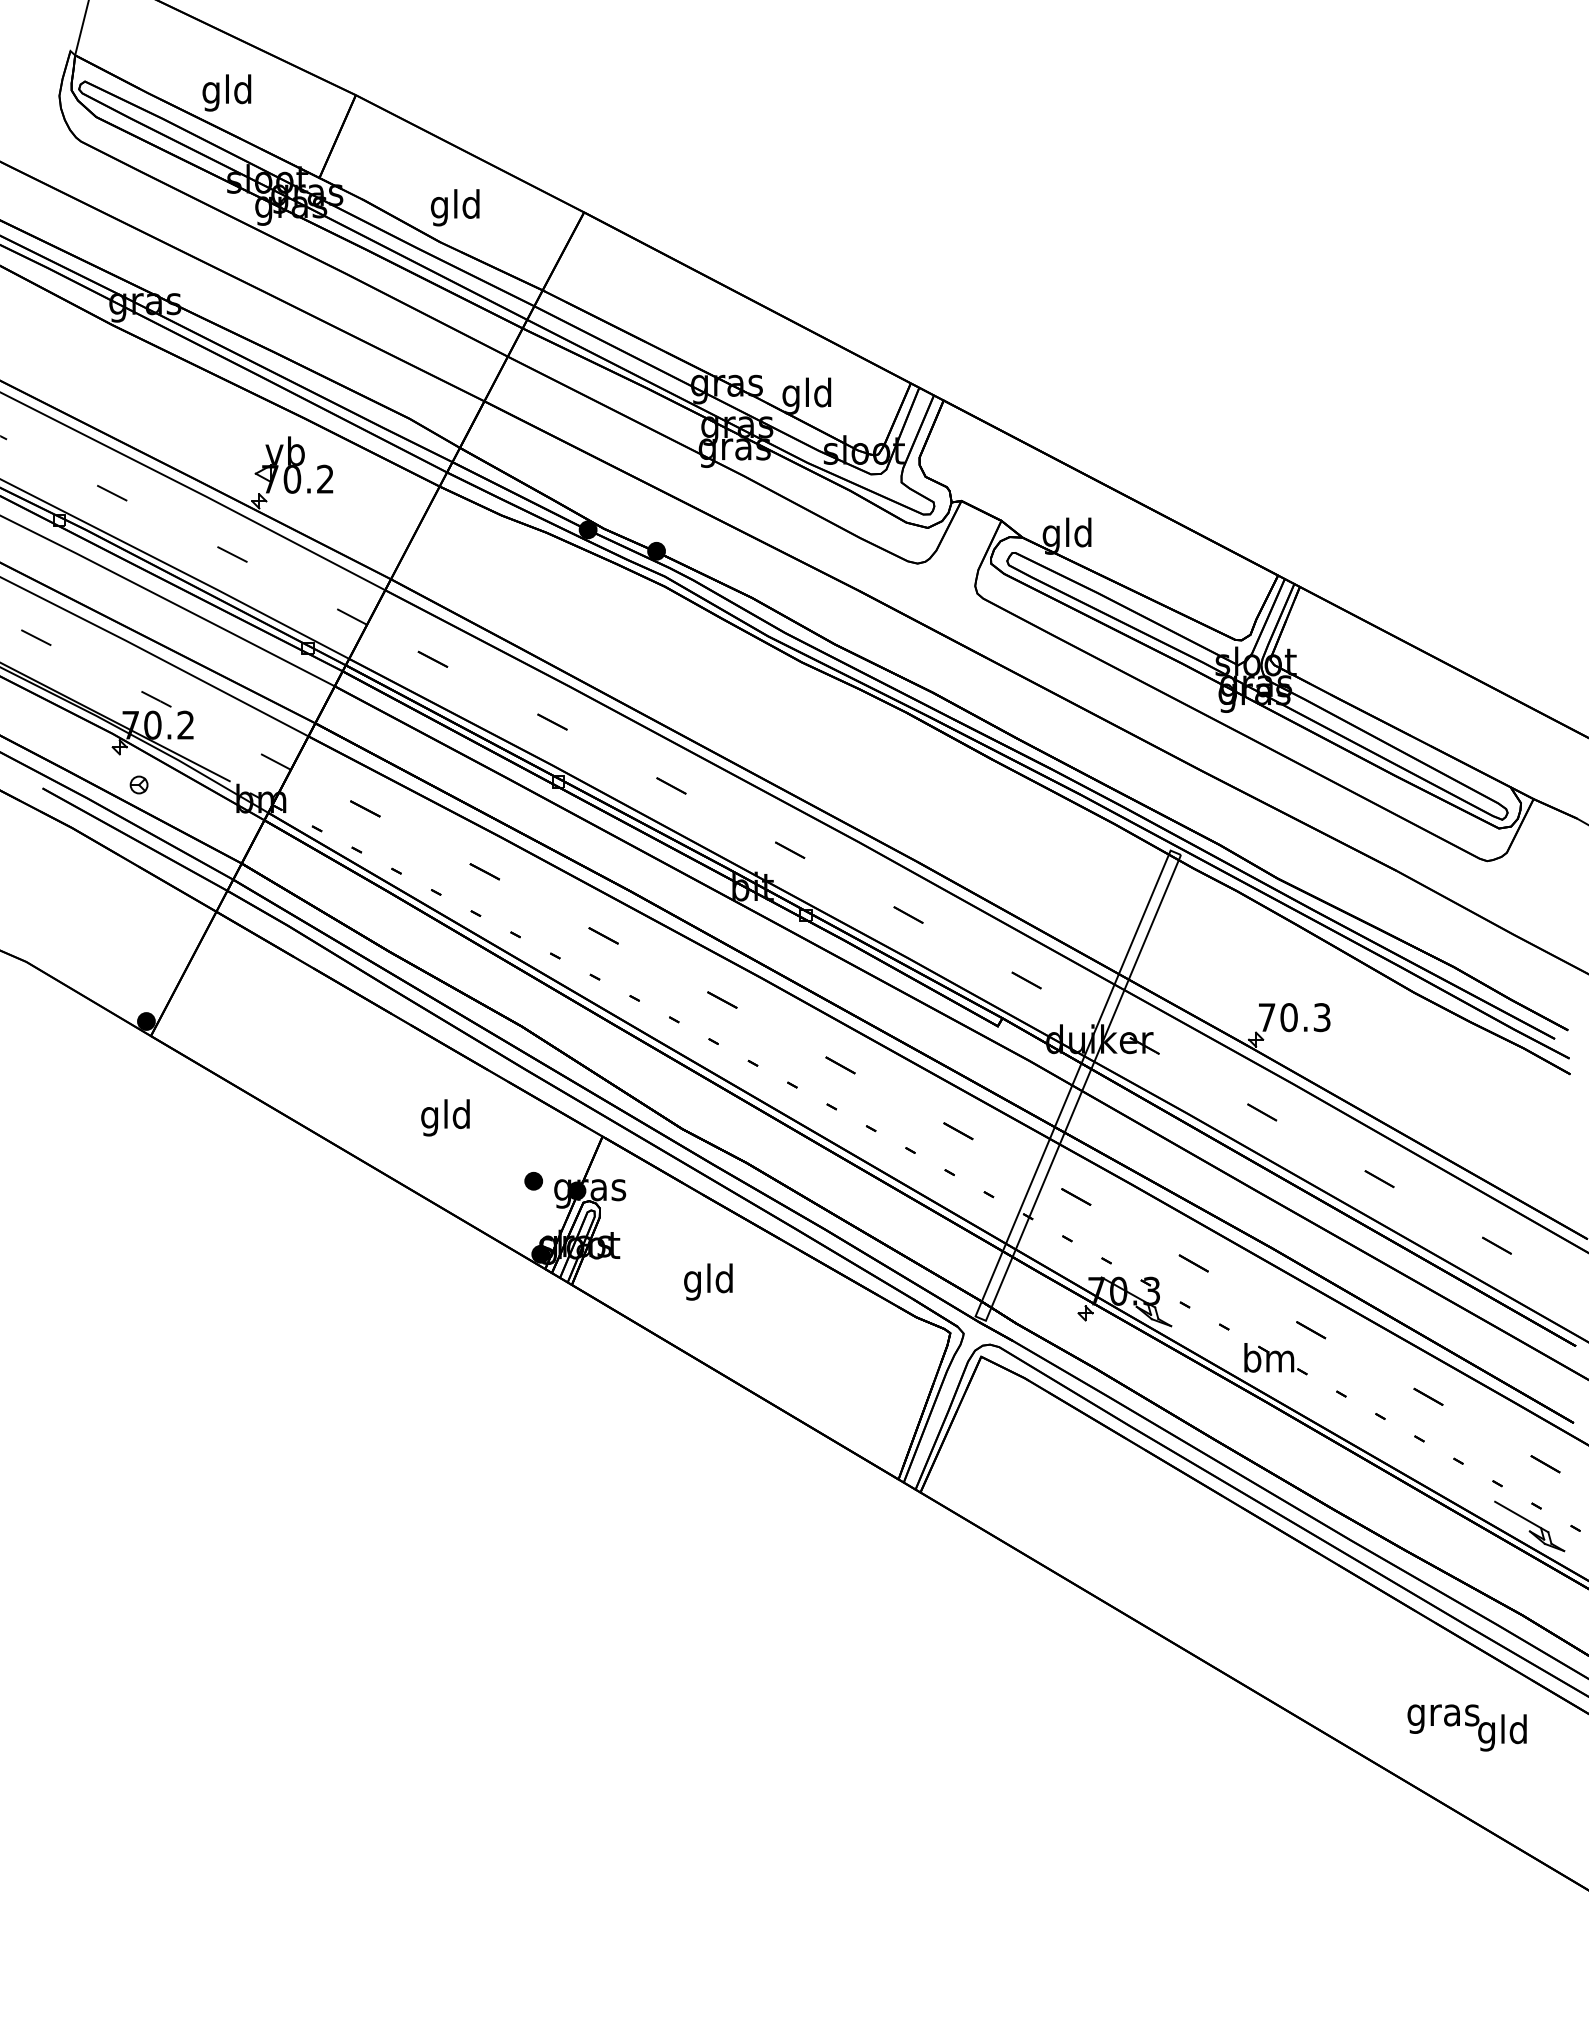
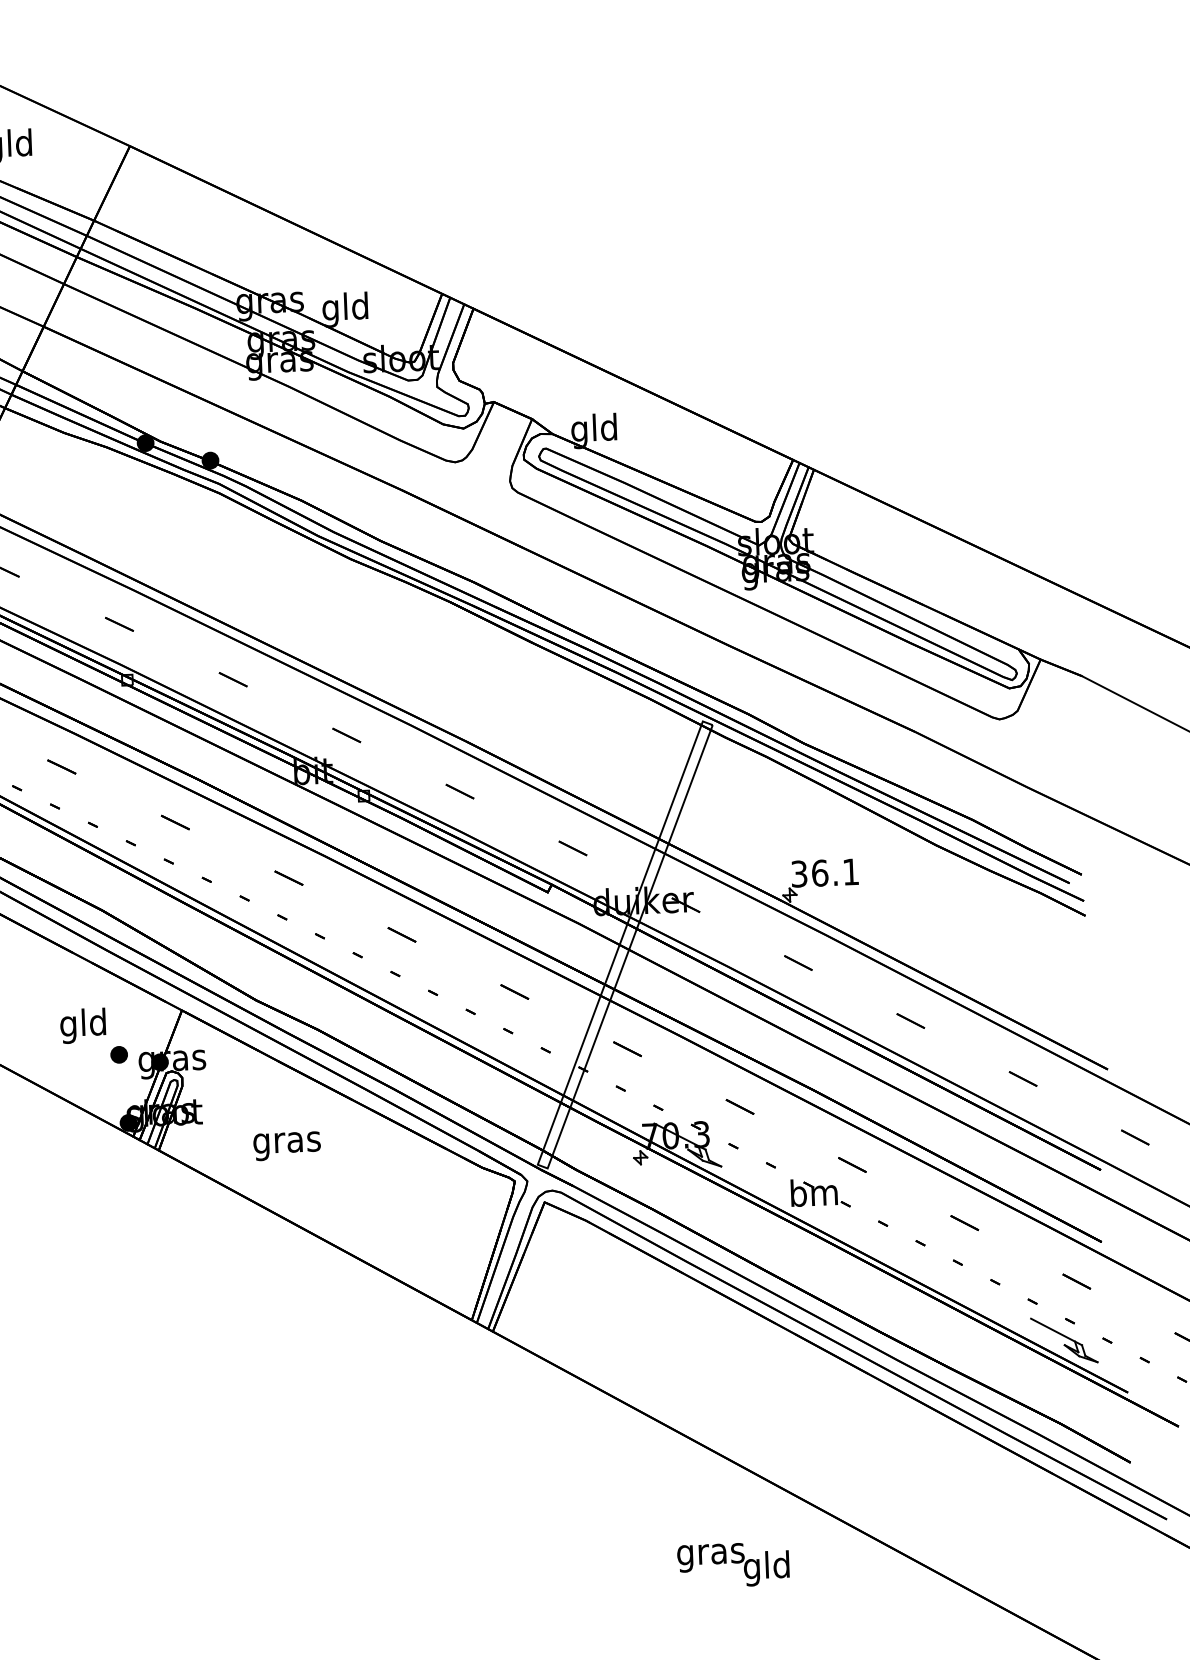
text: (1294, 1017) -> (825, 872), 70.3 -> 36.1
text: (445, 1117) -> (83, 1025), moved
text: (708, 1281) -> (286, 1142), gld -> gras
text: (1466, 1727) -> (732, 1564), moved

